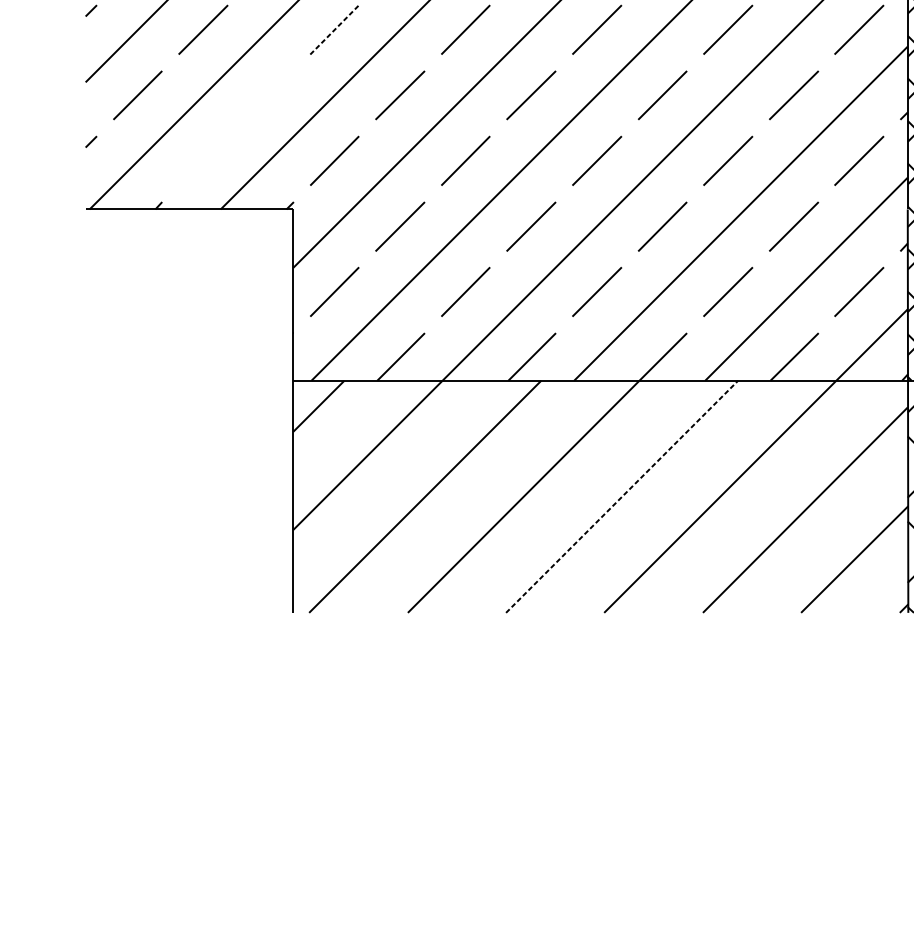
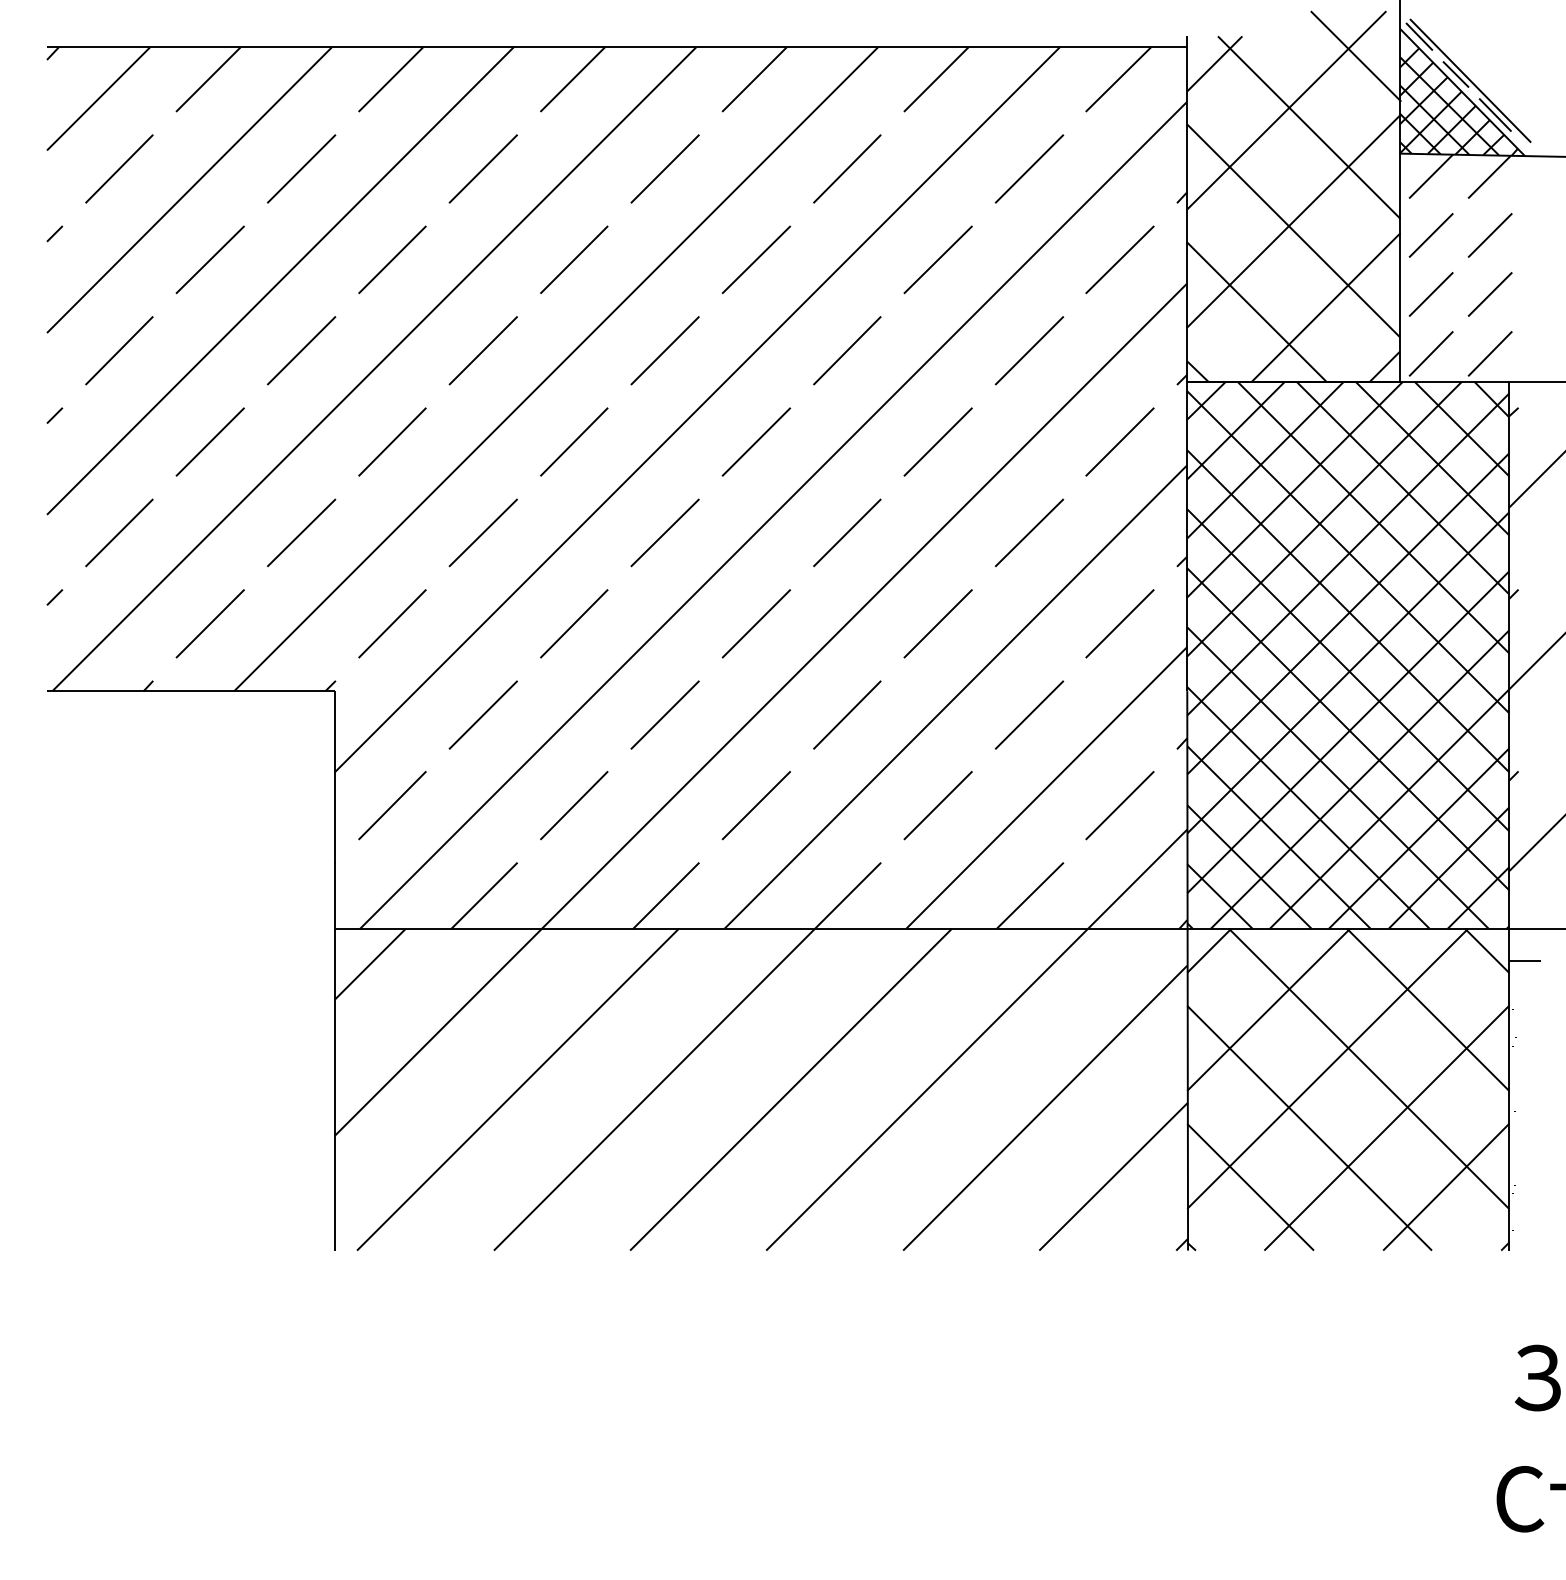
line: (334, 29) -> (392, 441), dashed -> solid
line: (269, 95) -> (301, 532), added
line: (202, 160) -> (209, 623), added
line: (622, 496) -> (791, 1089), dashed -> solid

